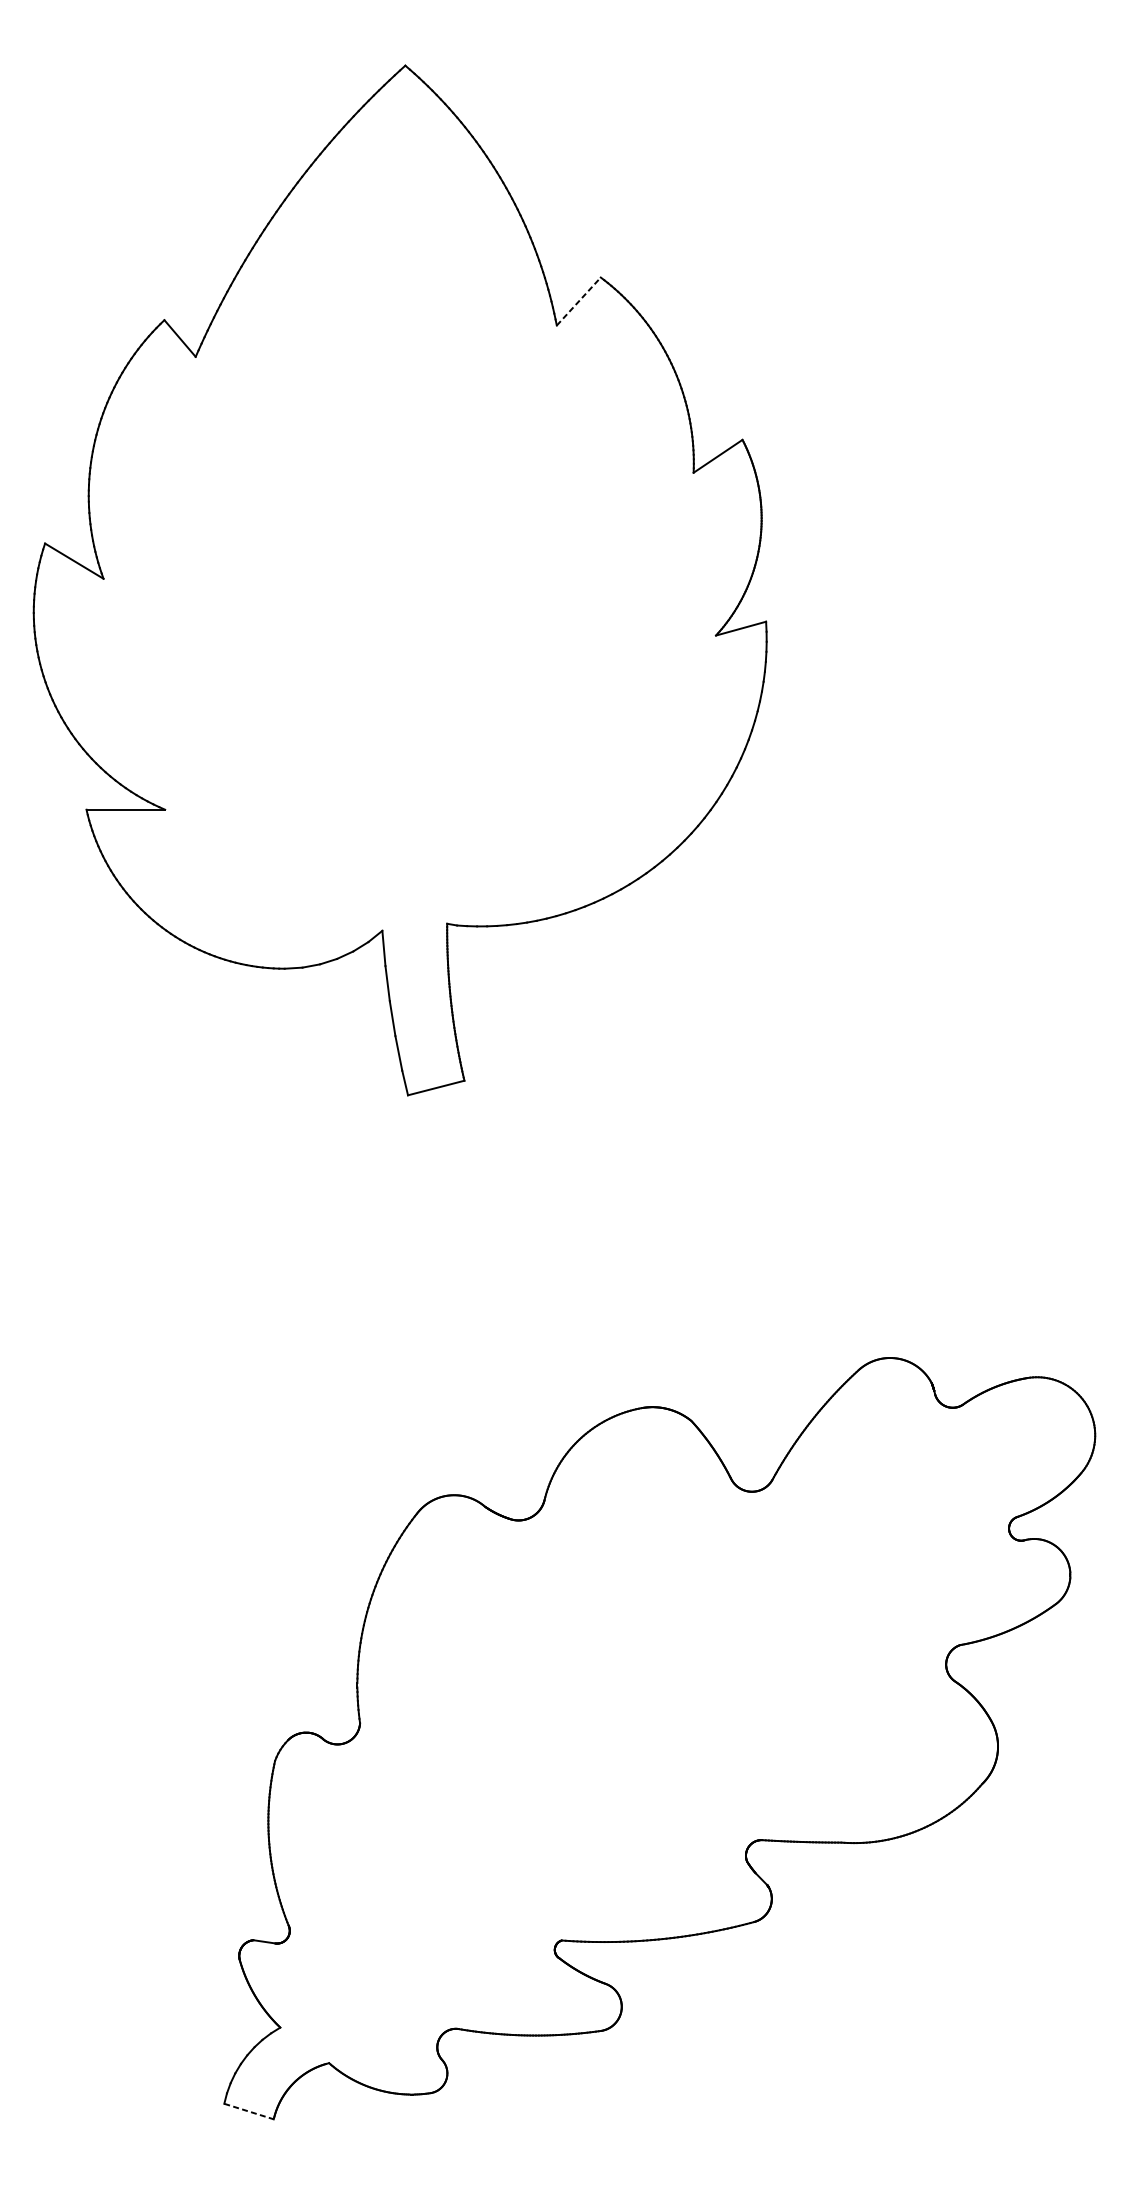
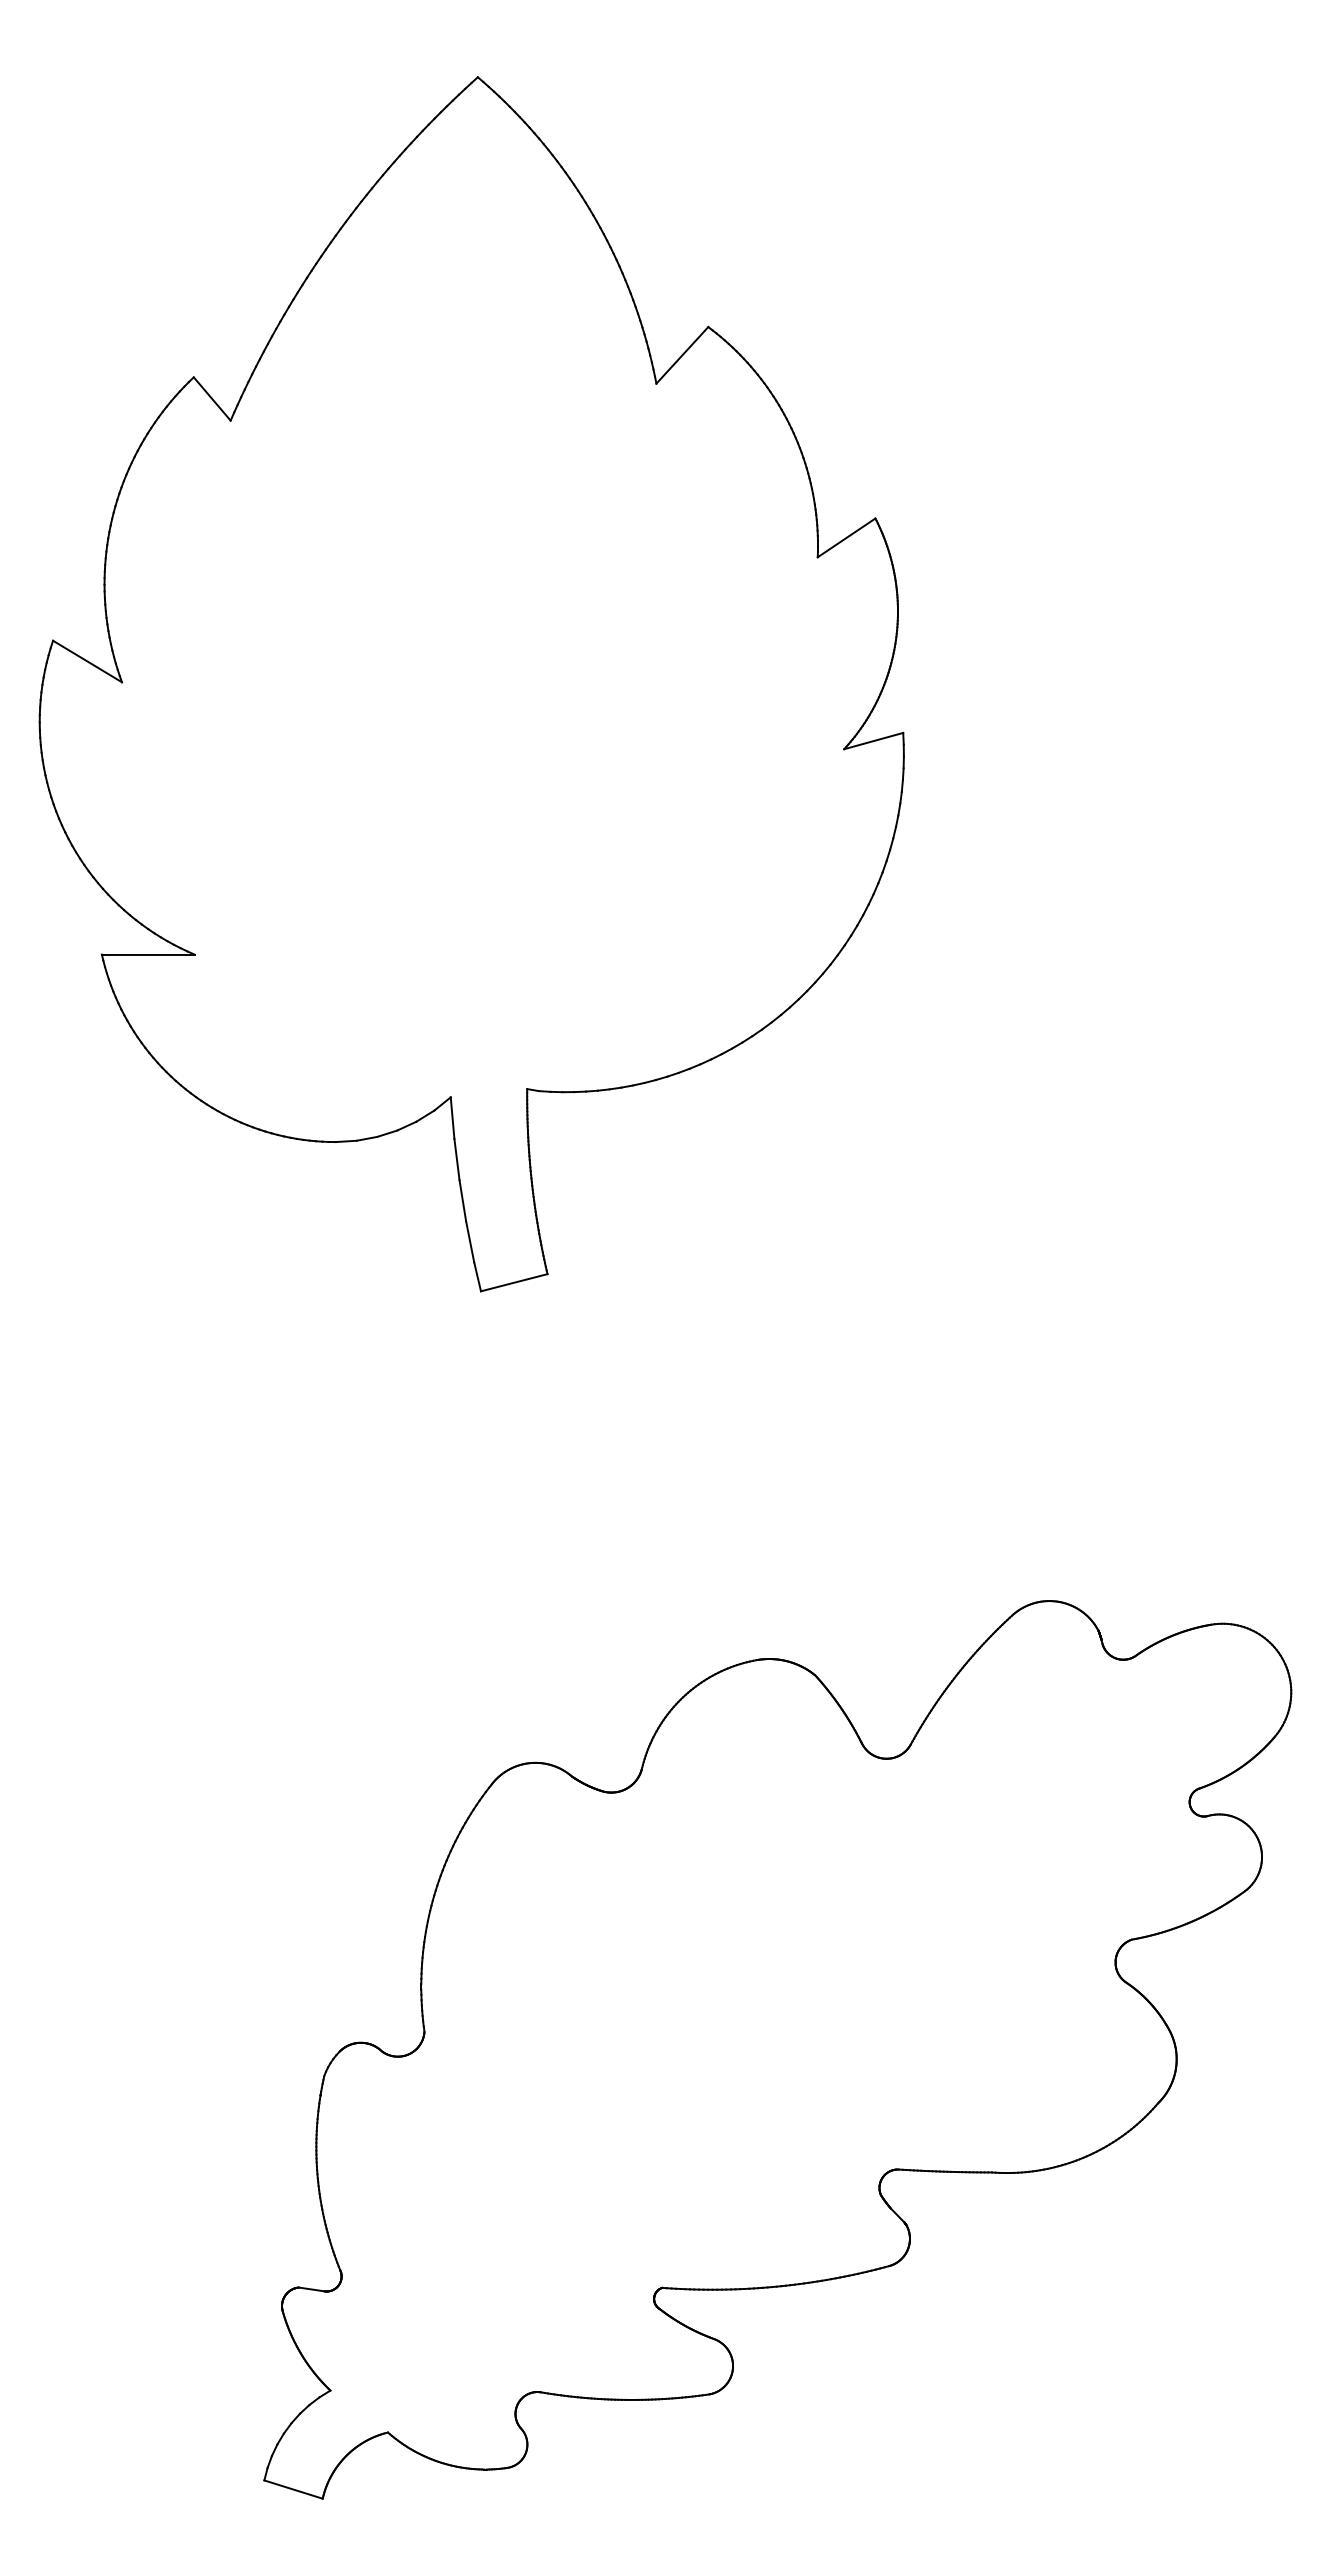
line: (578, 301) -> (682, 355), dashed -> solid
line: (249, 2111) -> (293, 2489), dashed -> solid

